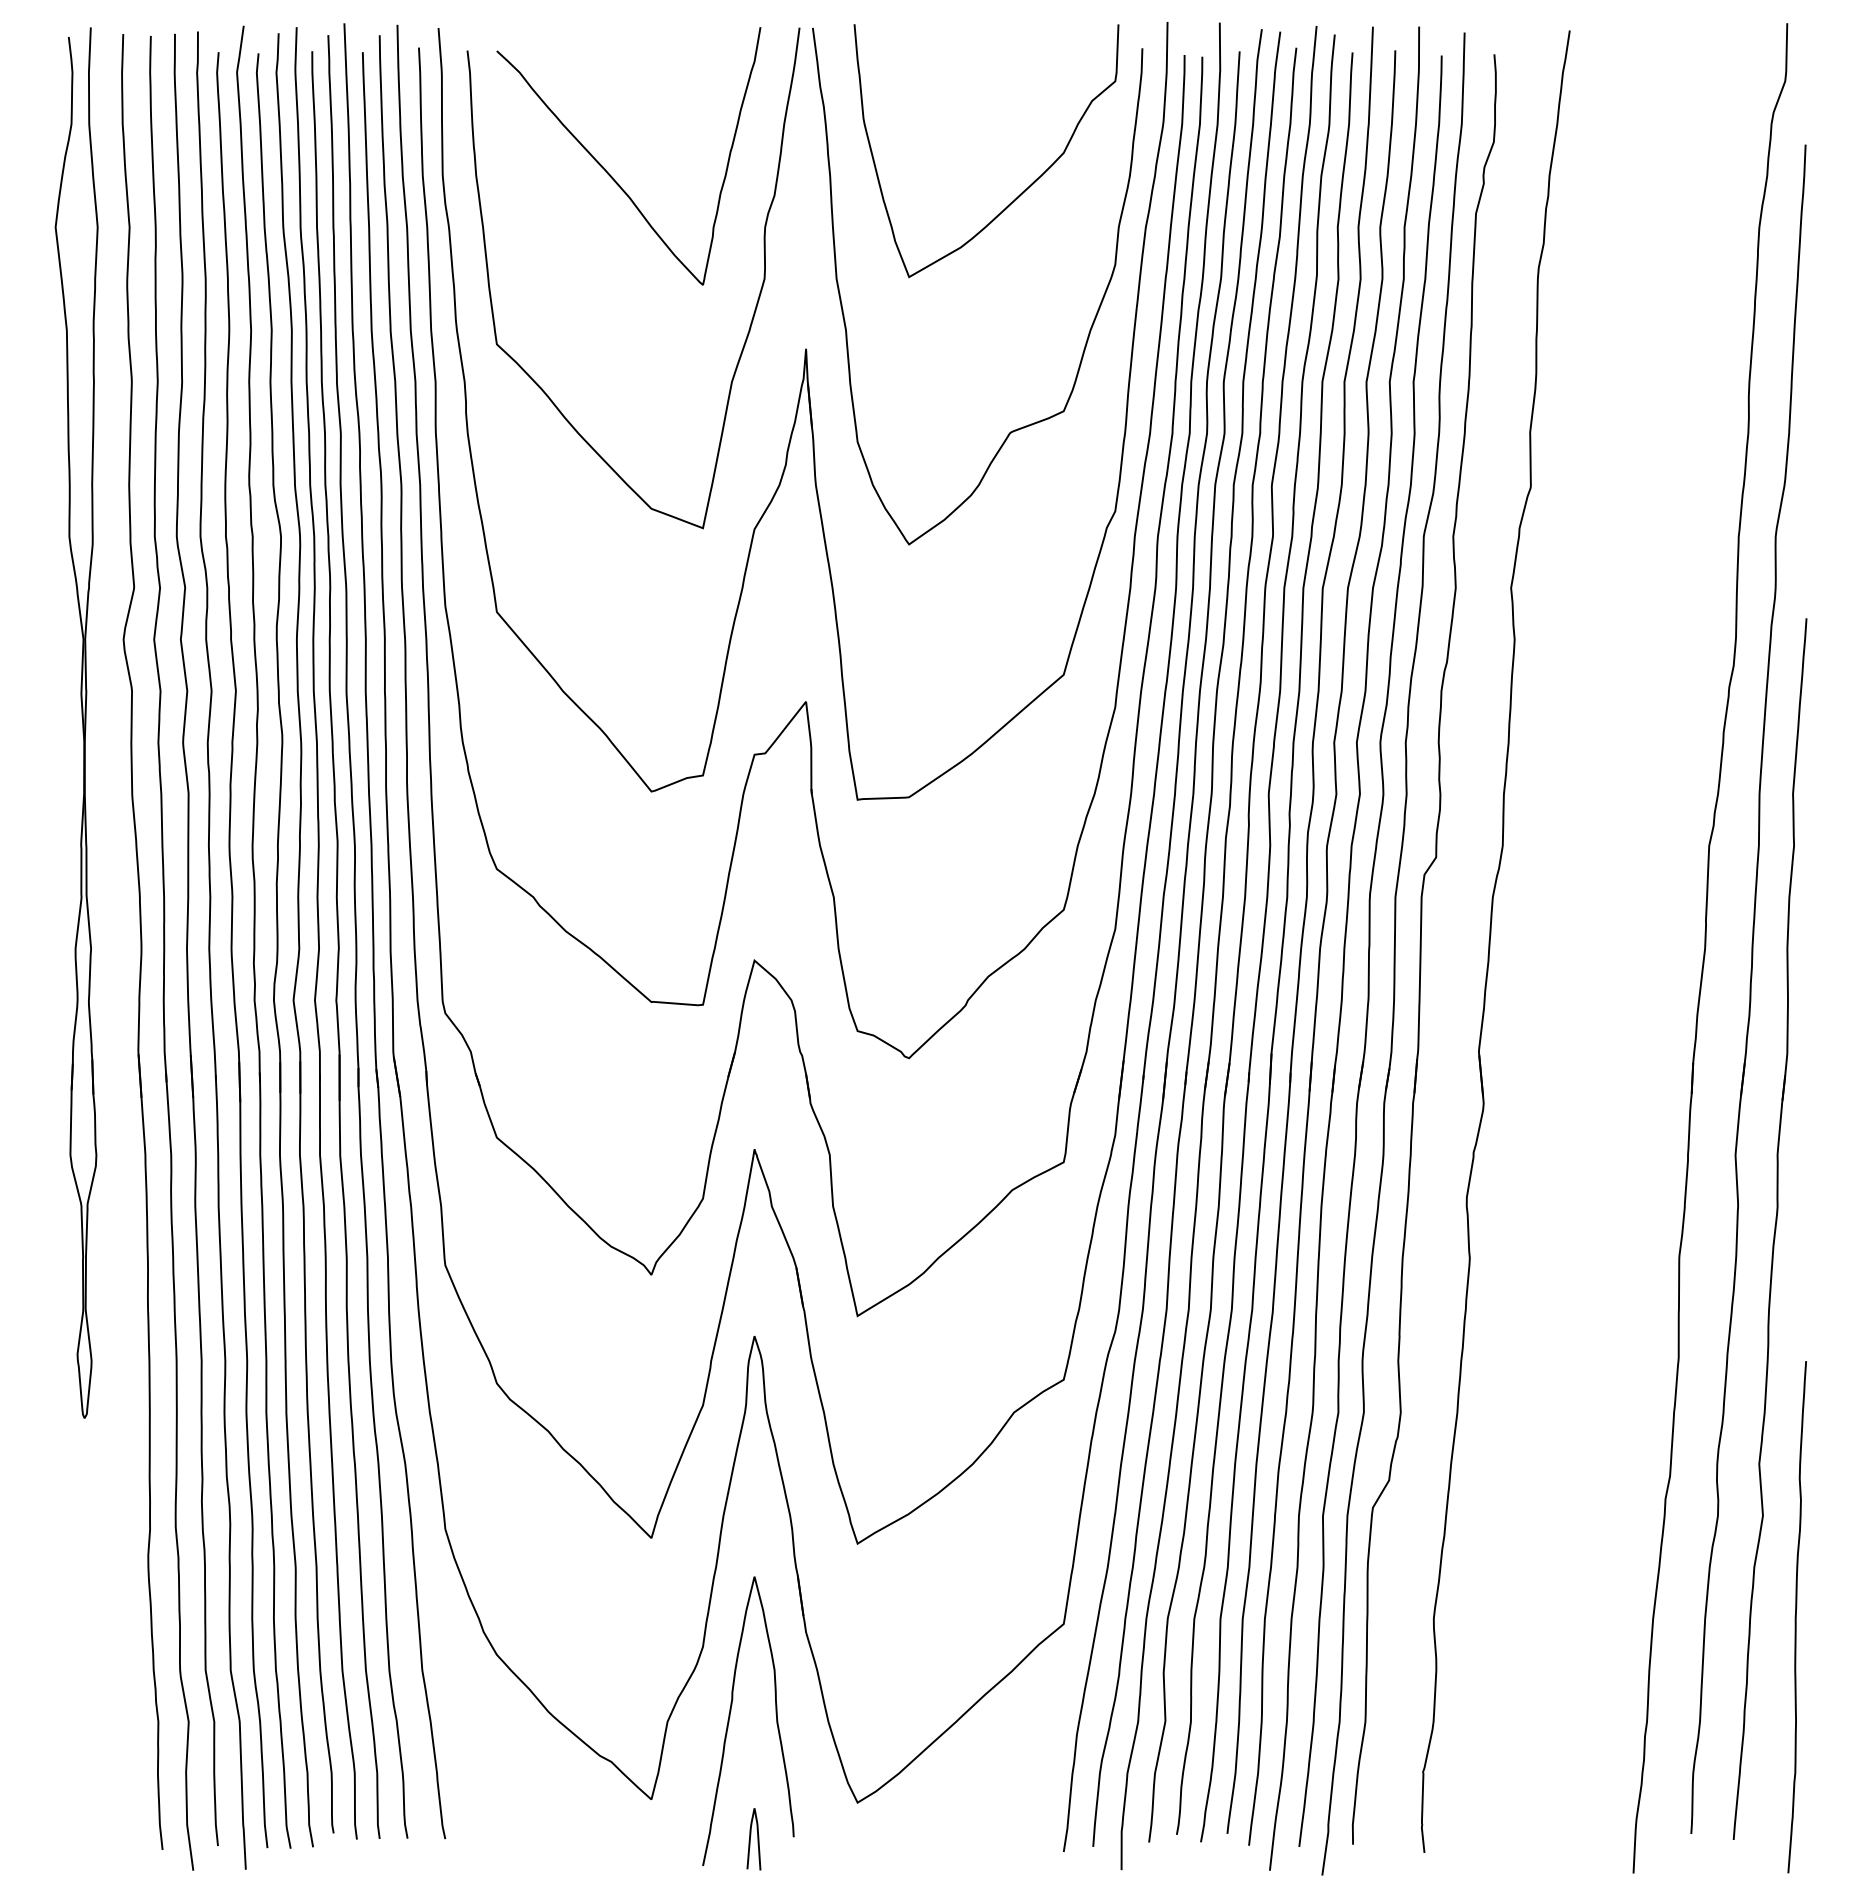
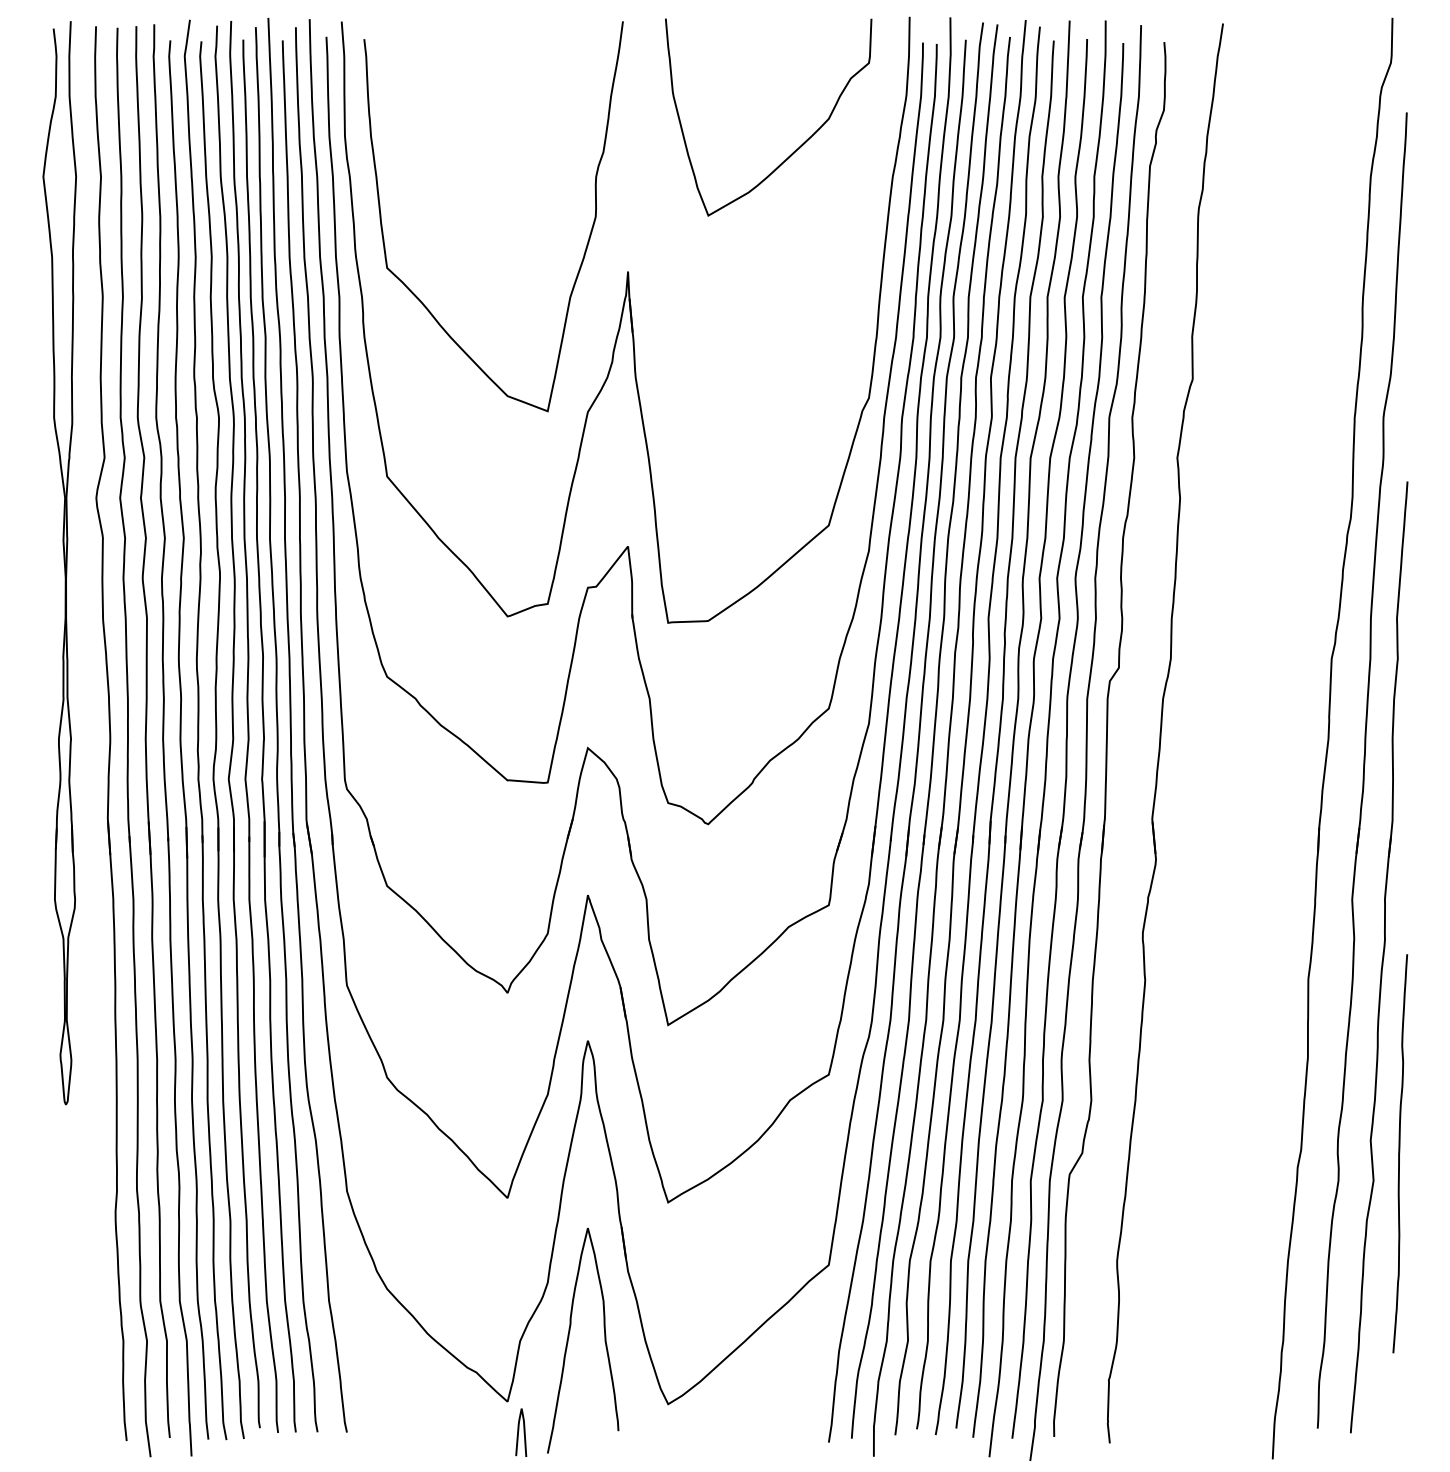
curve: (610, 174) -> (475, 135), removed
curve: (1089, 329) -> (848, 256), removed
curve: (1796, 1617) -> (1399, 1153), moved
curve: (750, 1839) -> (518, 1432), moved

